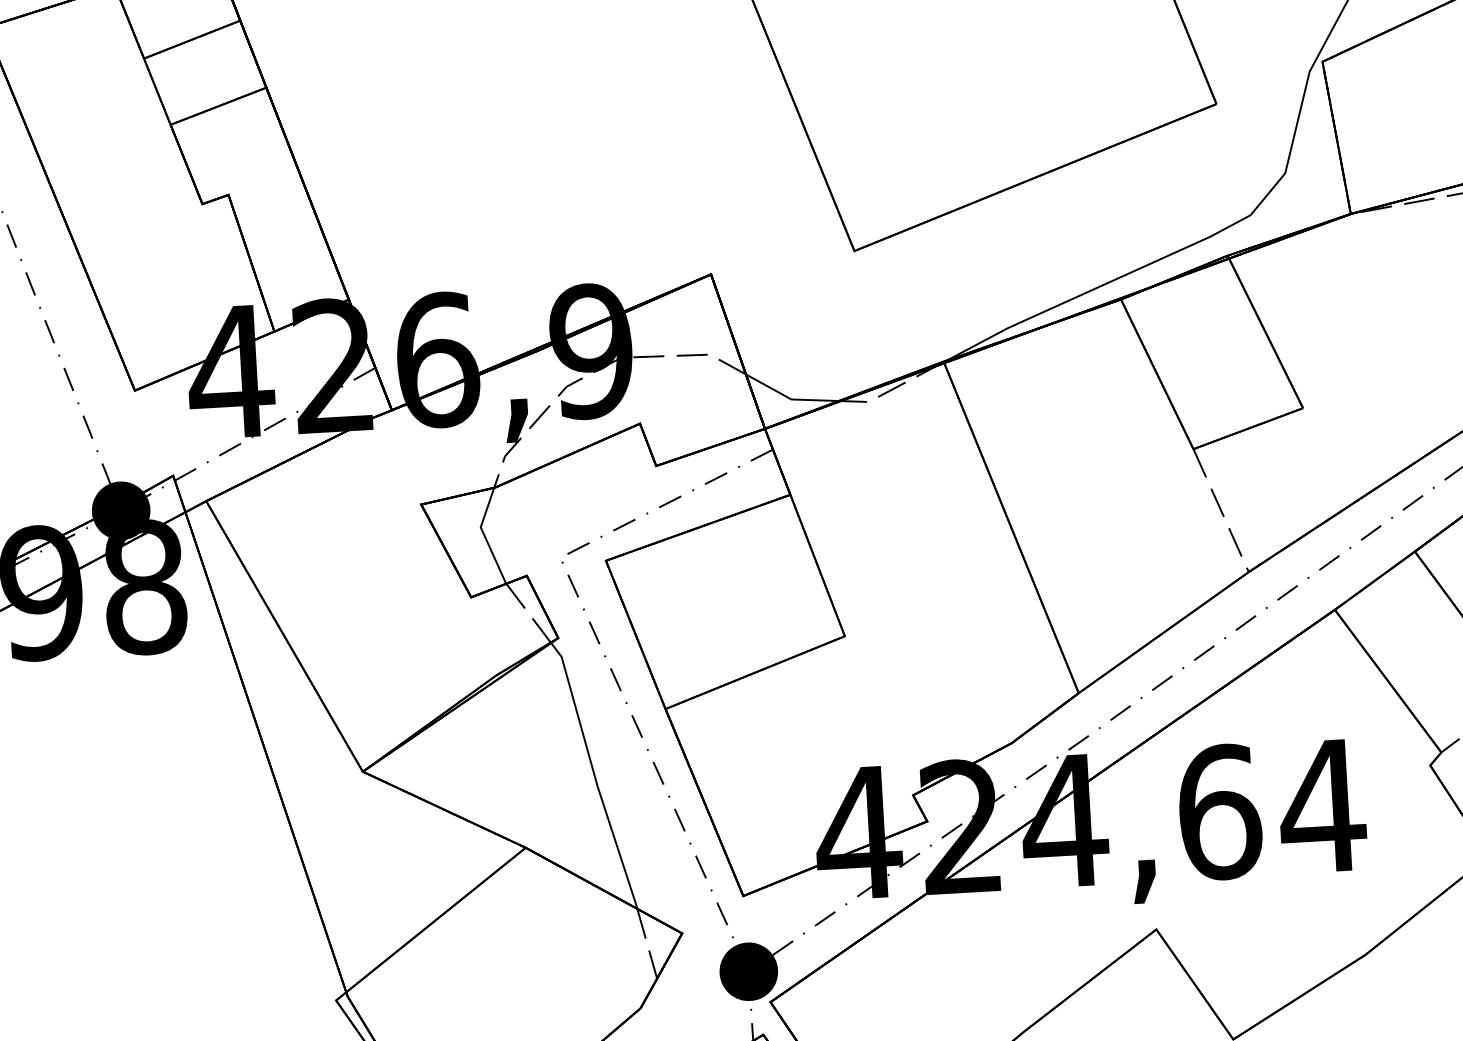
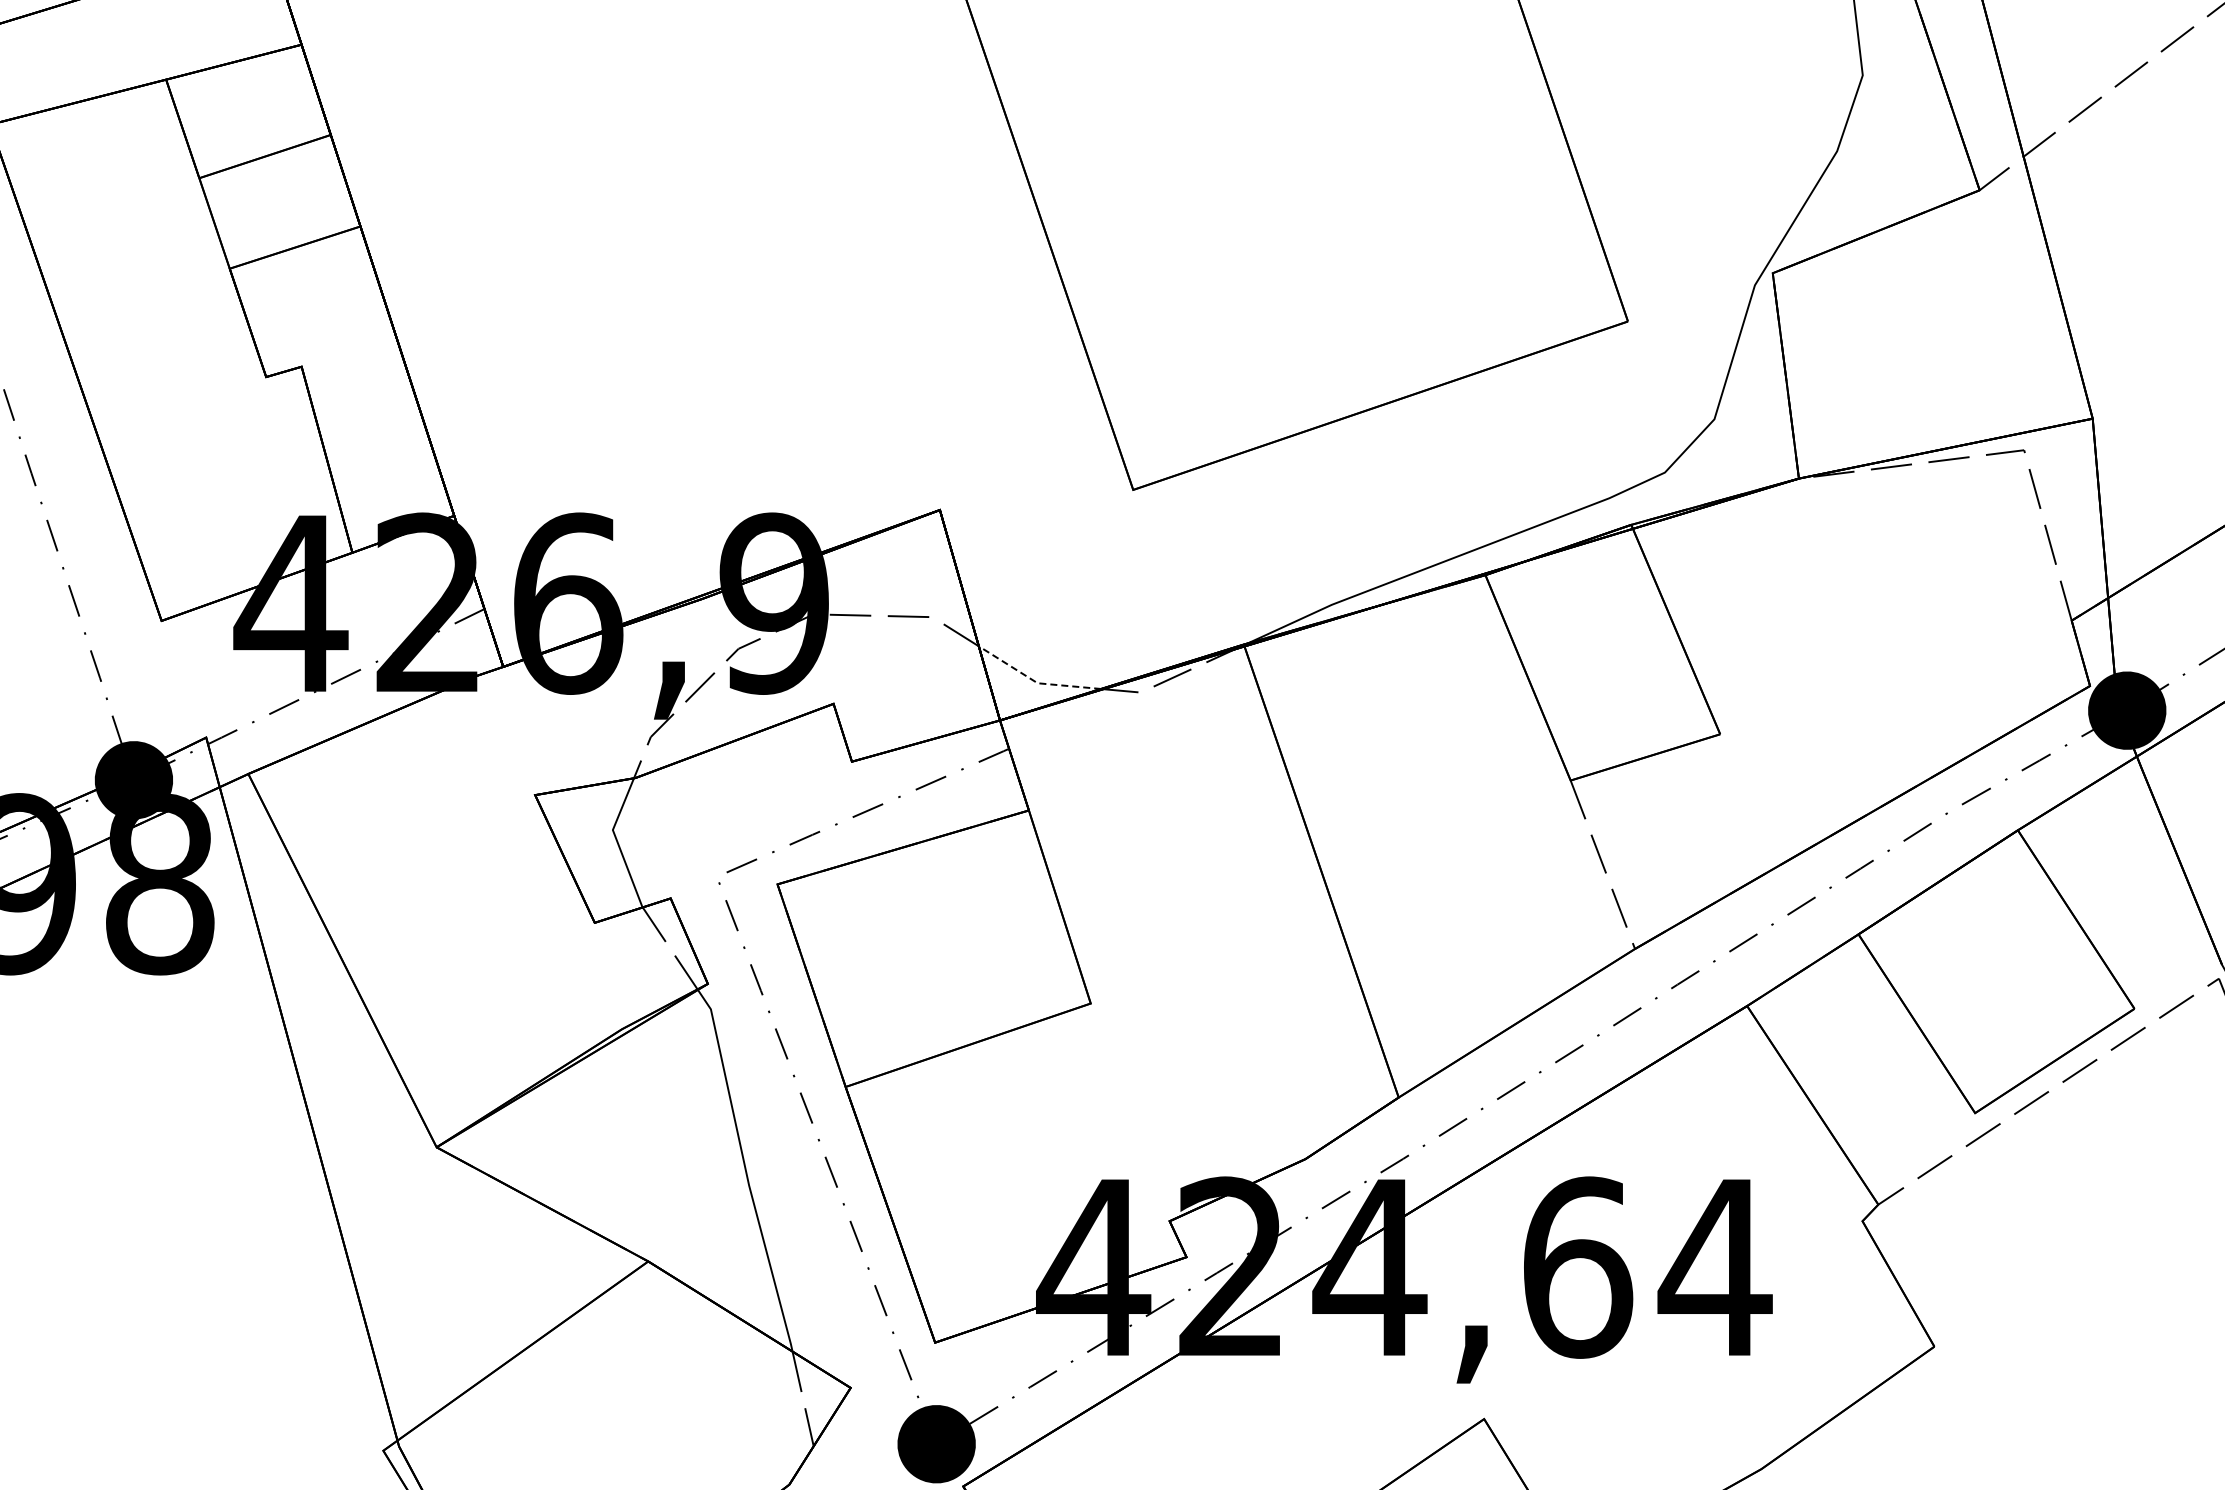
line: (789, 398) -> (1035, 681), solid -> dashed

